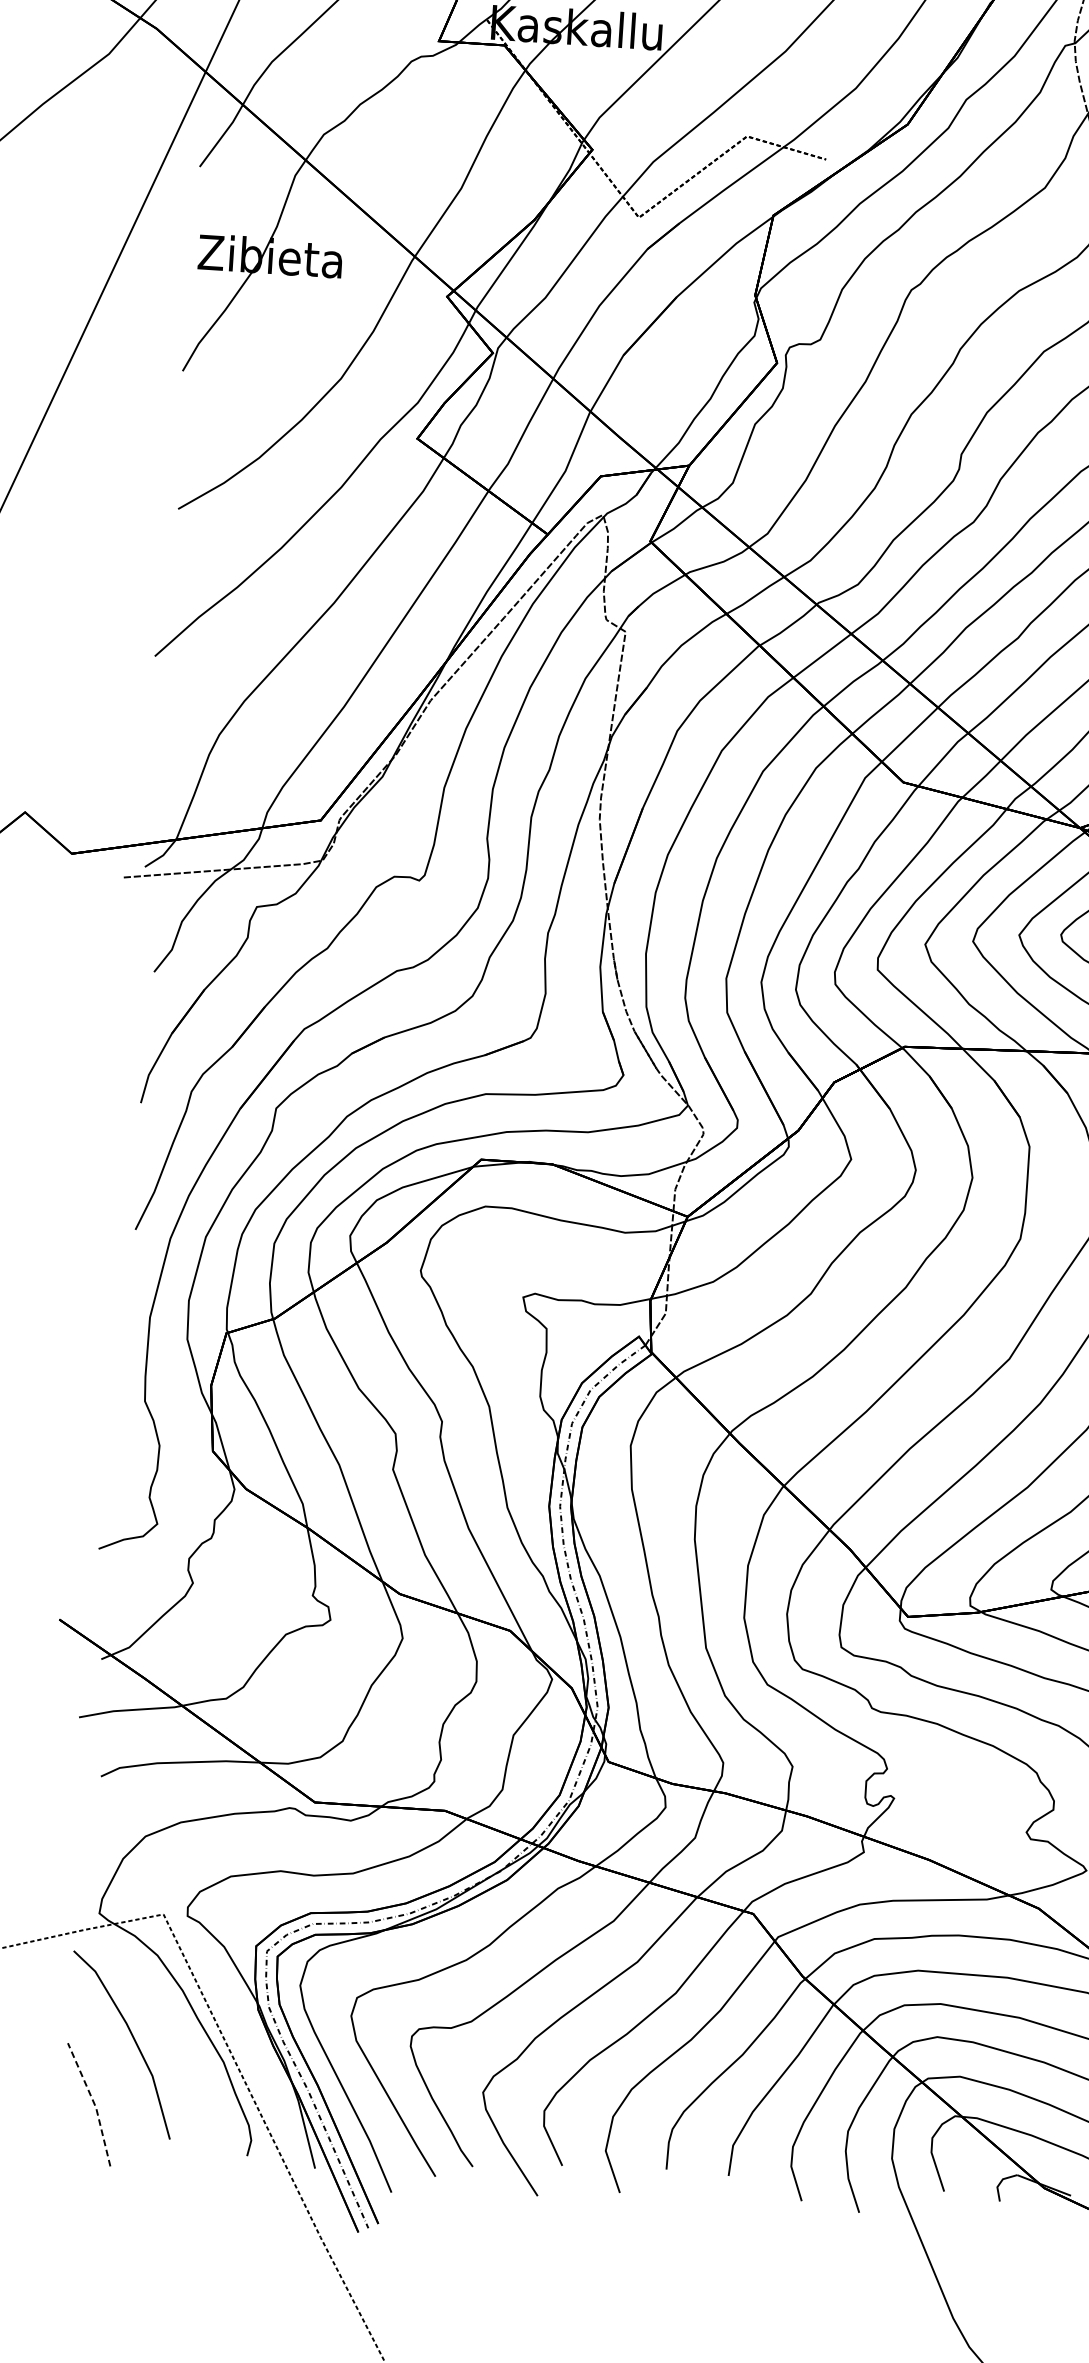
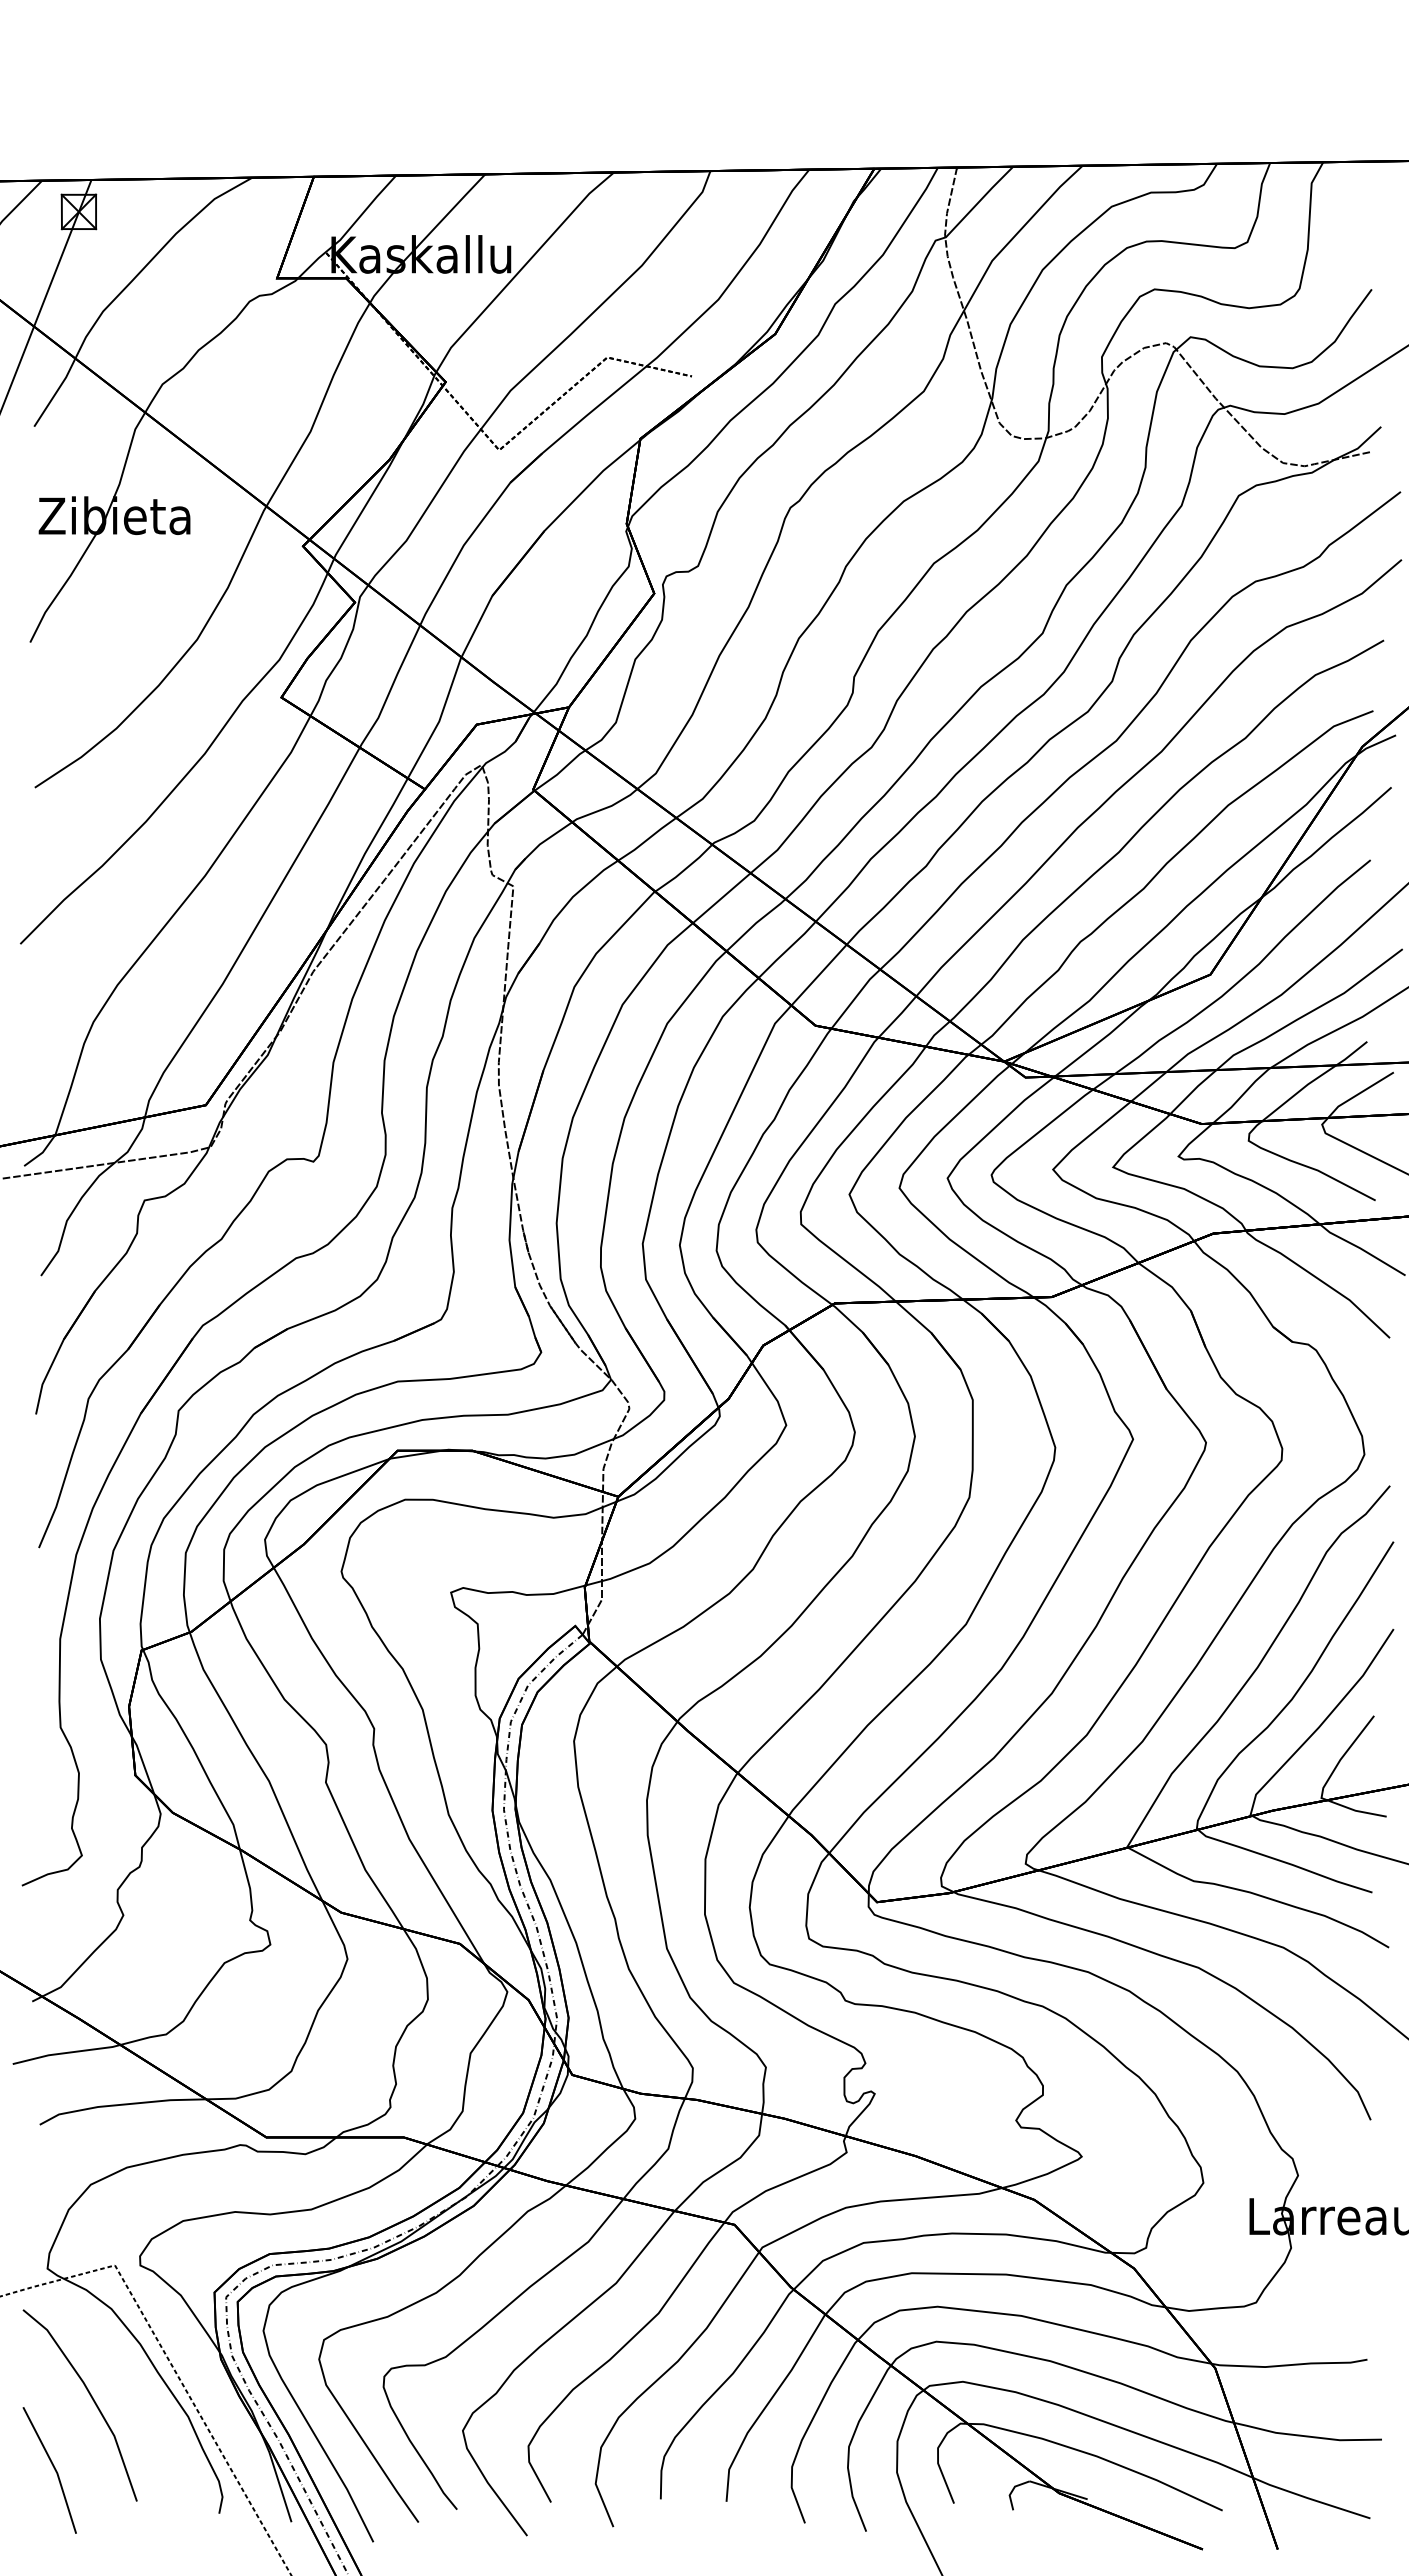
line: (94, 2103) -> (55, 2468), dashed -> solid

